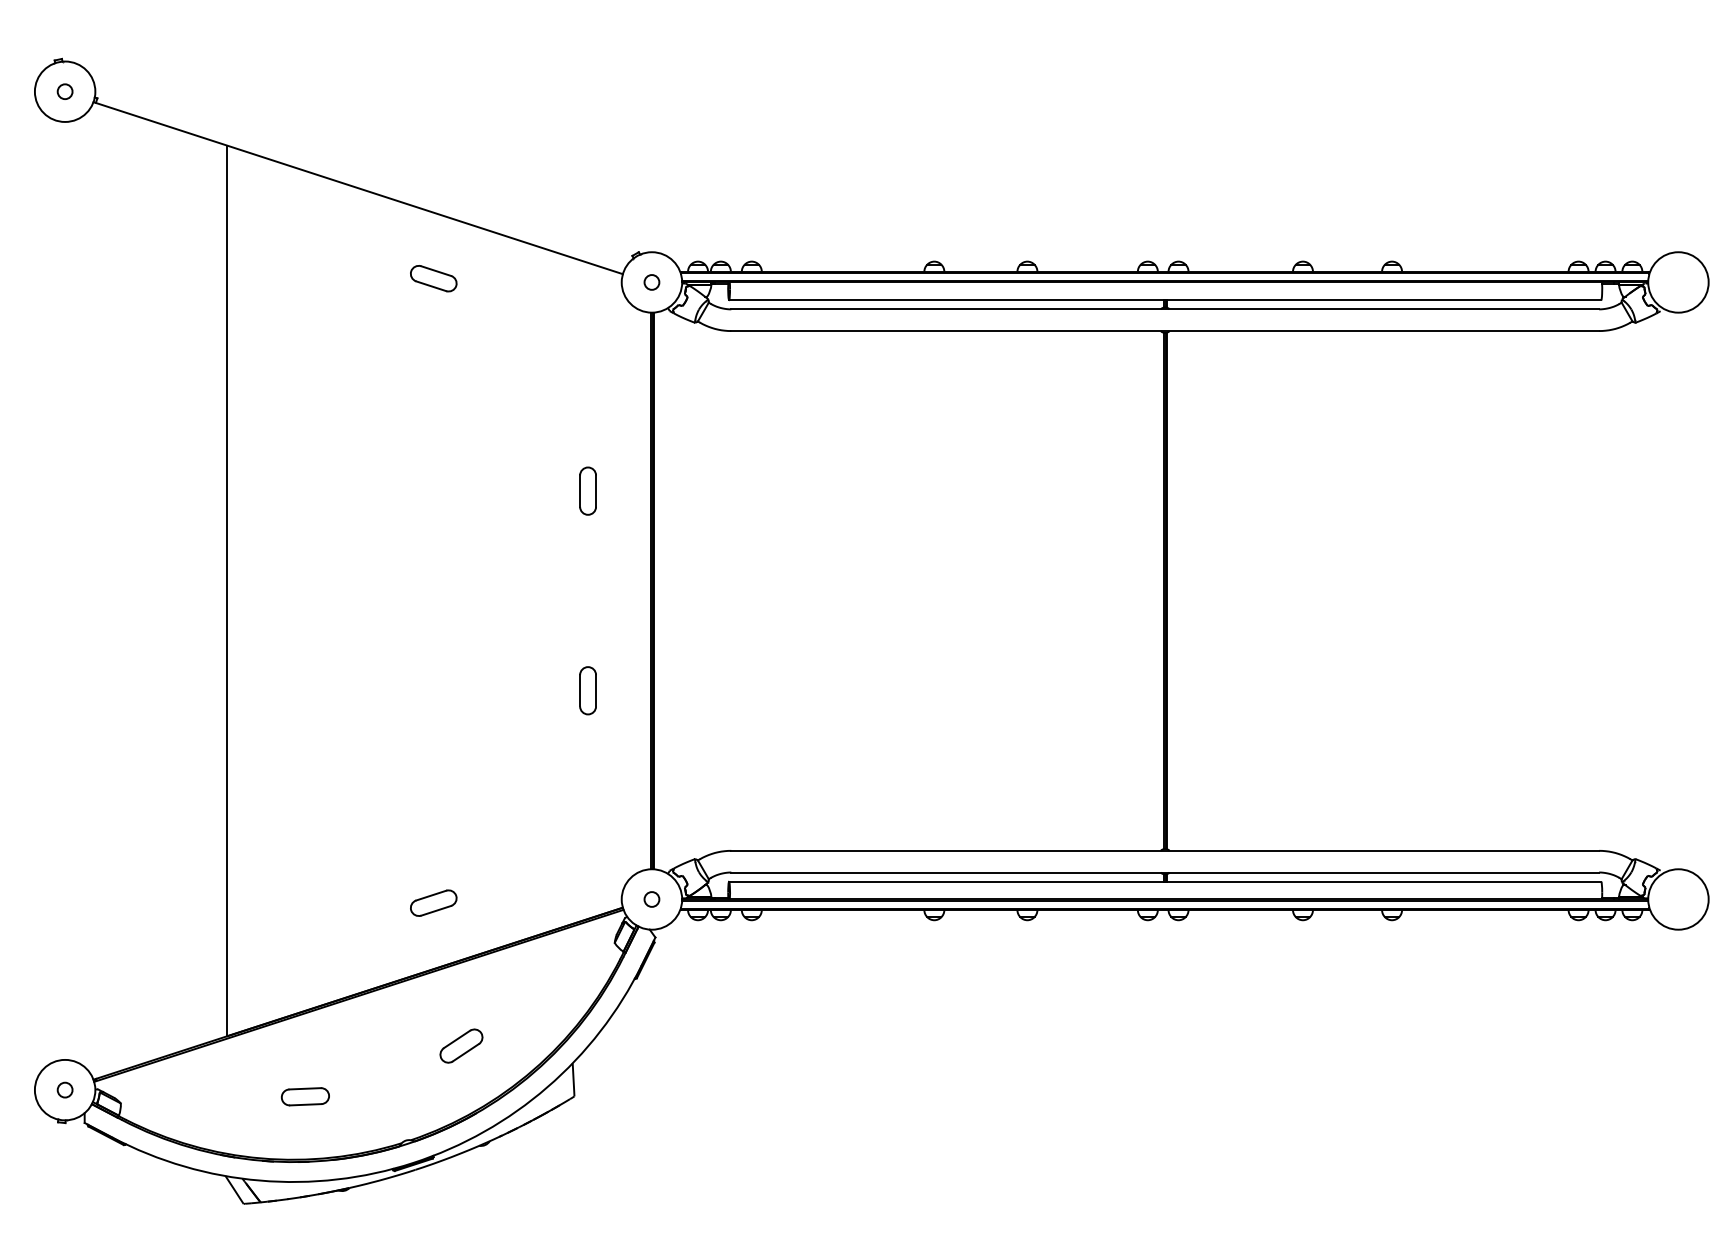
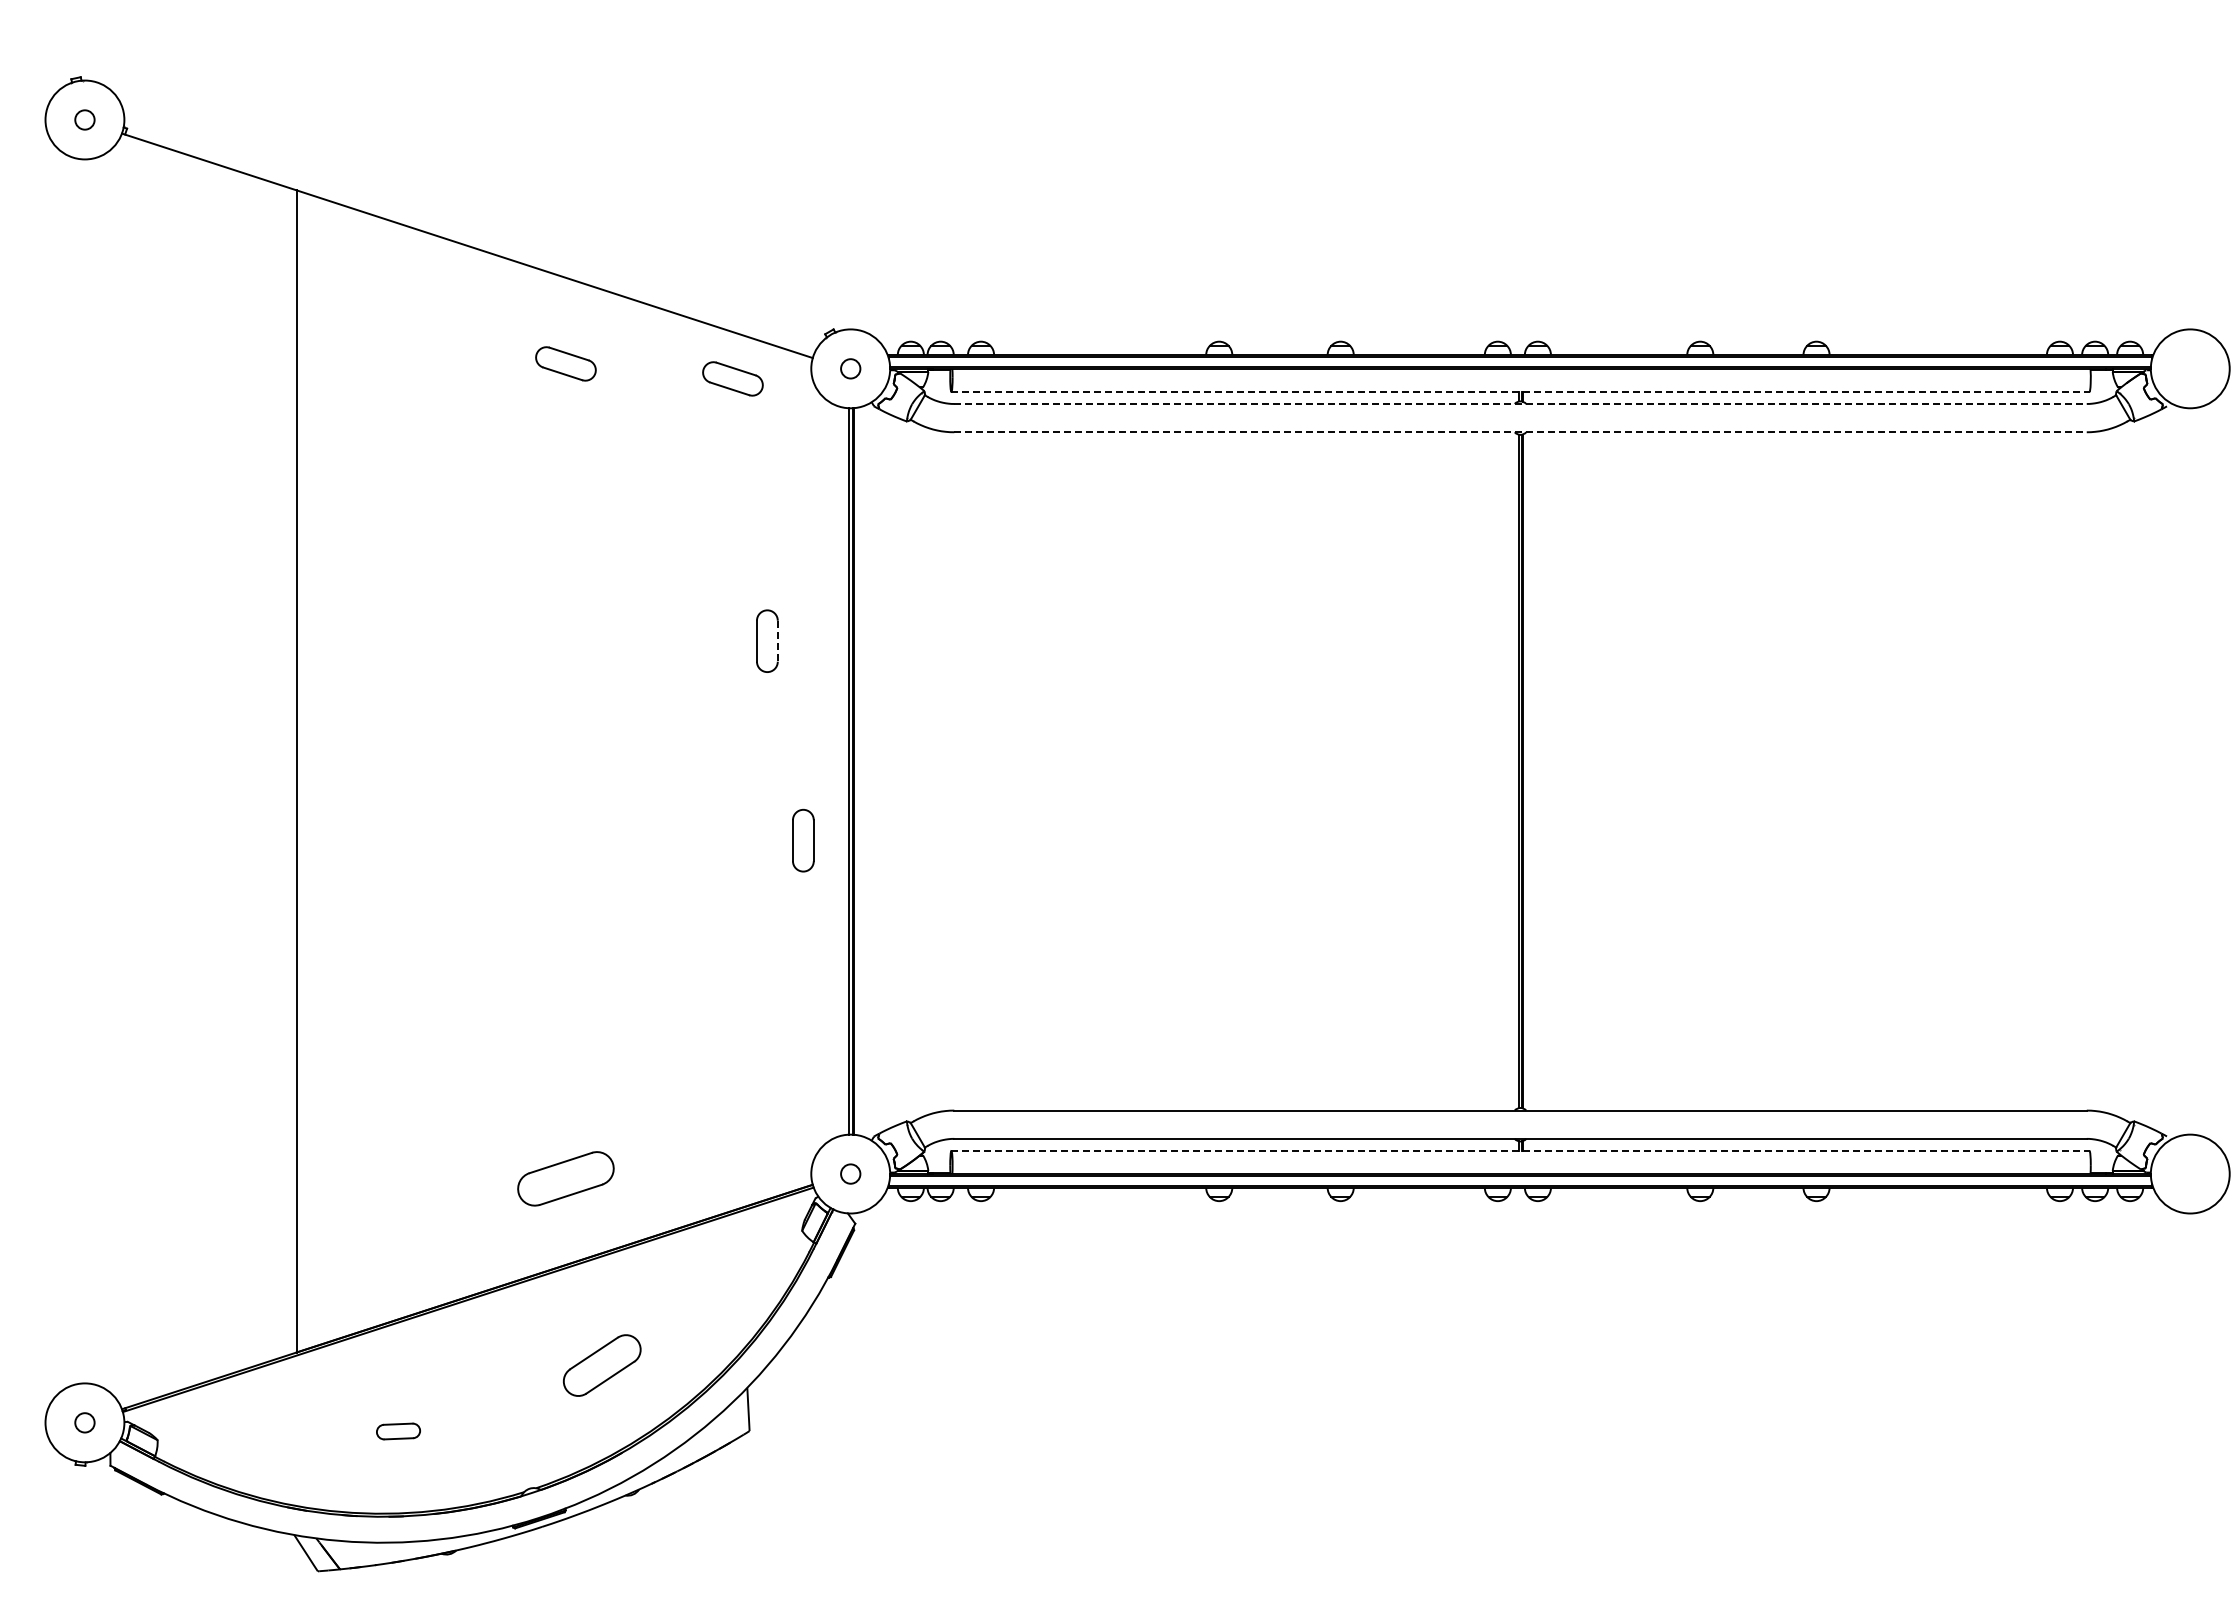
part: (561, 289) -> (732, 378), added
line: (1165, 299) -> (1521, 391), solid -> dashed
line: (1165, 308) -> (1521, 403), solid -> dashed
line: (1165, 331) -> (1521, 432), solid -> dashed
line: (595, 491) -> (777, 641), solid -> dashed
part: (588, 690) -> (803, 840), moved
line: (1165, 882) -> (1521, 1151), solid -> dashed
part: (433, 902) -> (565, 1178), size x1.6
part: (460, 1045) -> (601, 1364), size x1.4
part: (305, 1096) -> (398, 1431), size x0.7

